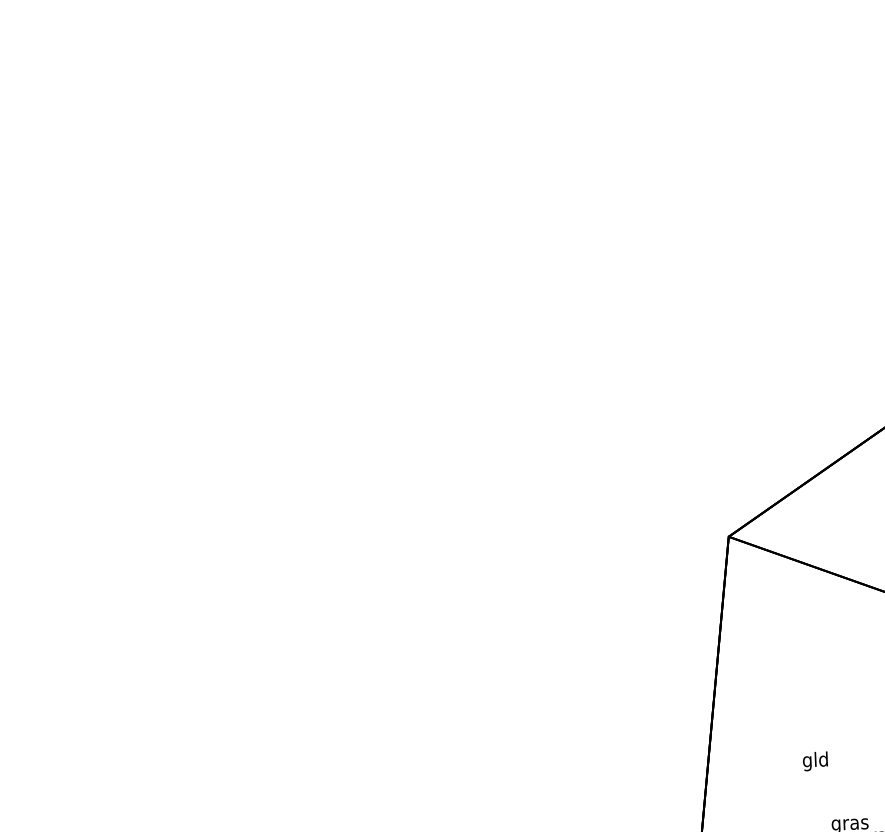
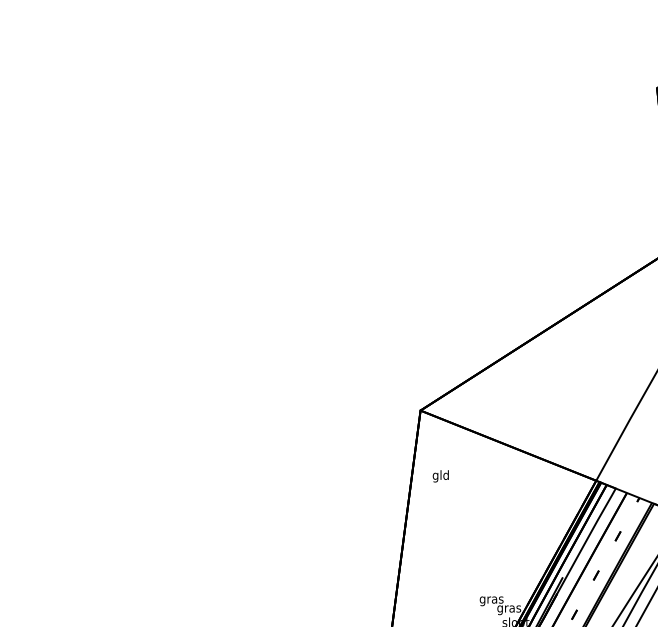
text: (814, 761) -> (440, 476), moved

